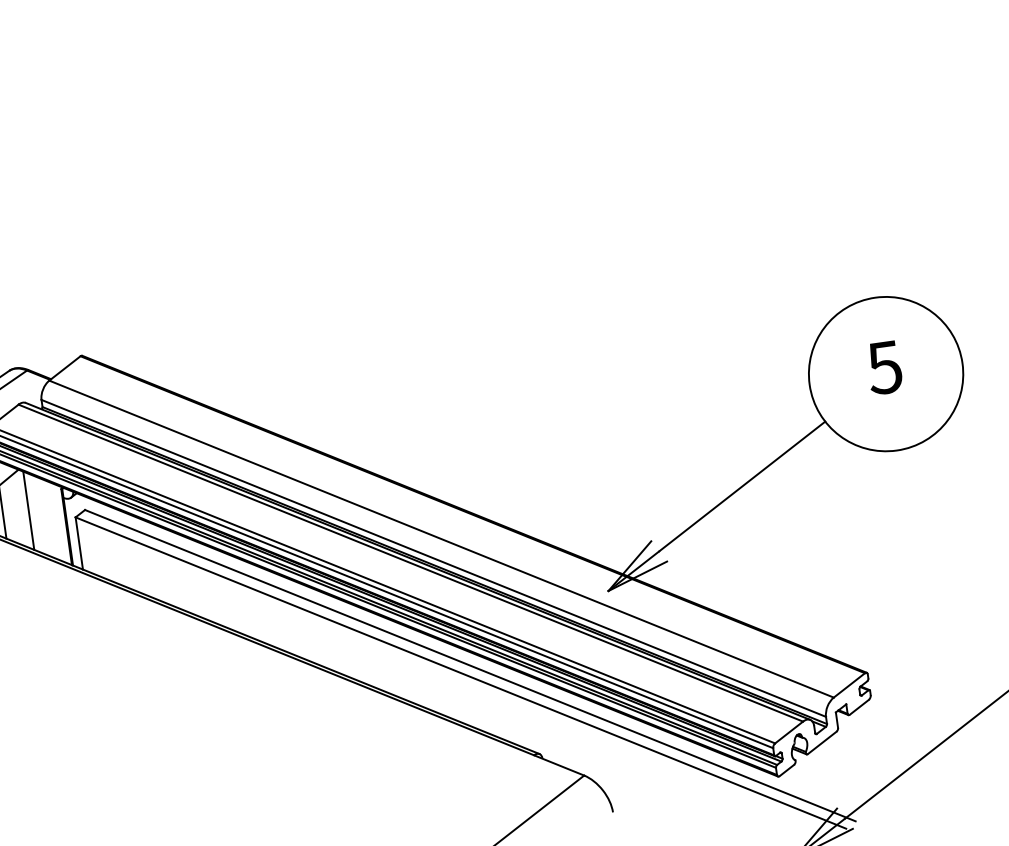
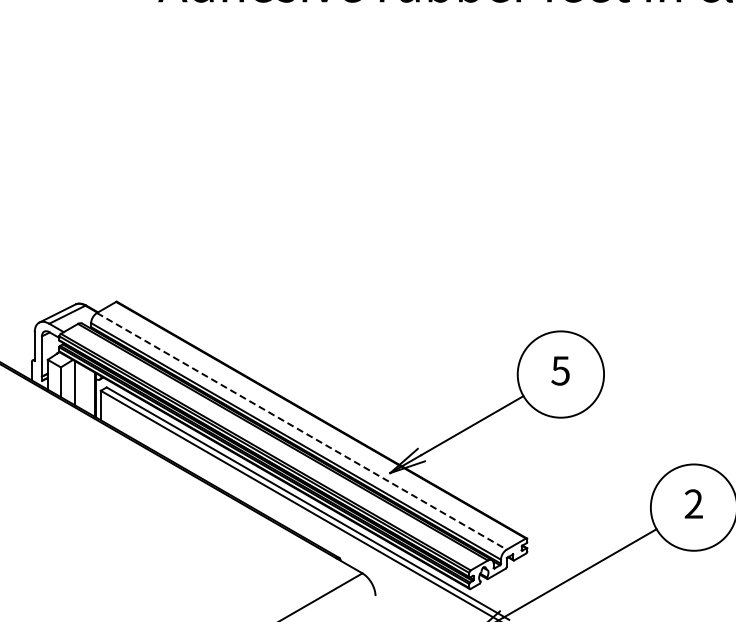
line: (440, 539) -> (301, 431), solid -> dashed

